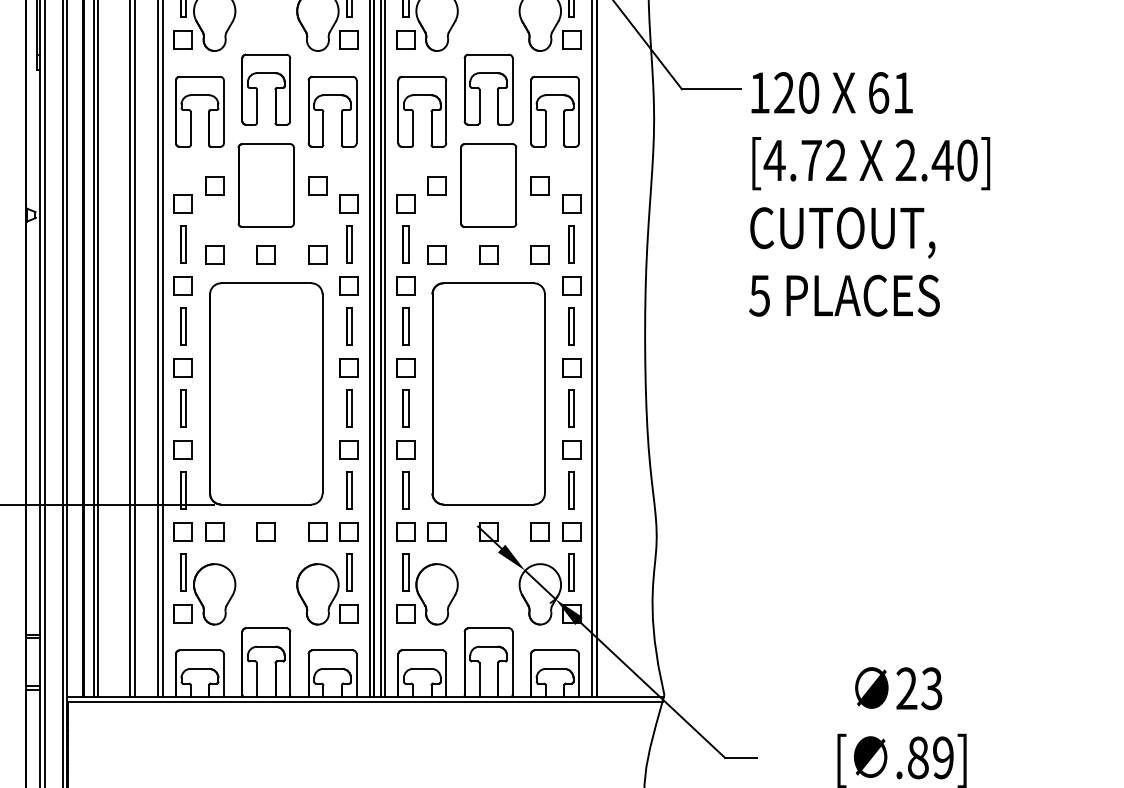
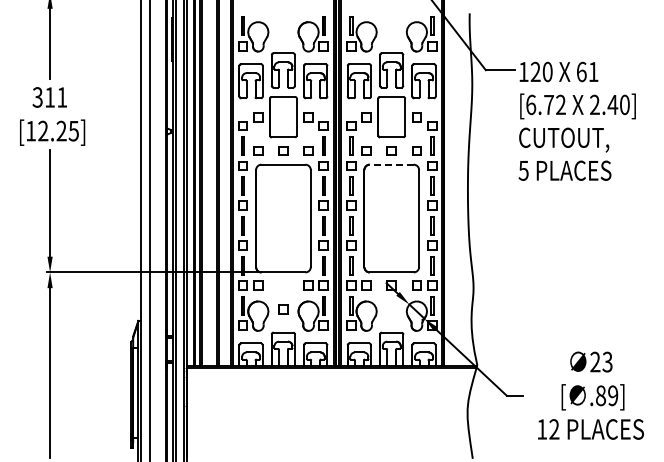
text: (773, 159) -> (530, 104), [4.72 -> [6.72
line: (488, 282) -> (391, 164), solid -> dashed
part: (266, 531) -> (283, 309), moved

